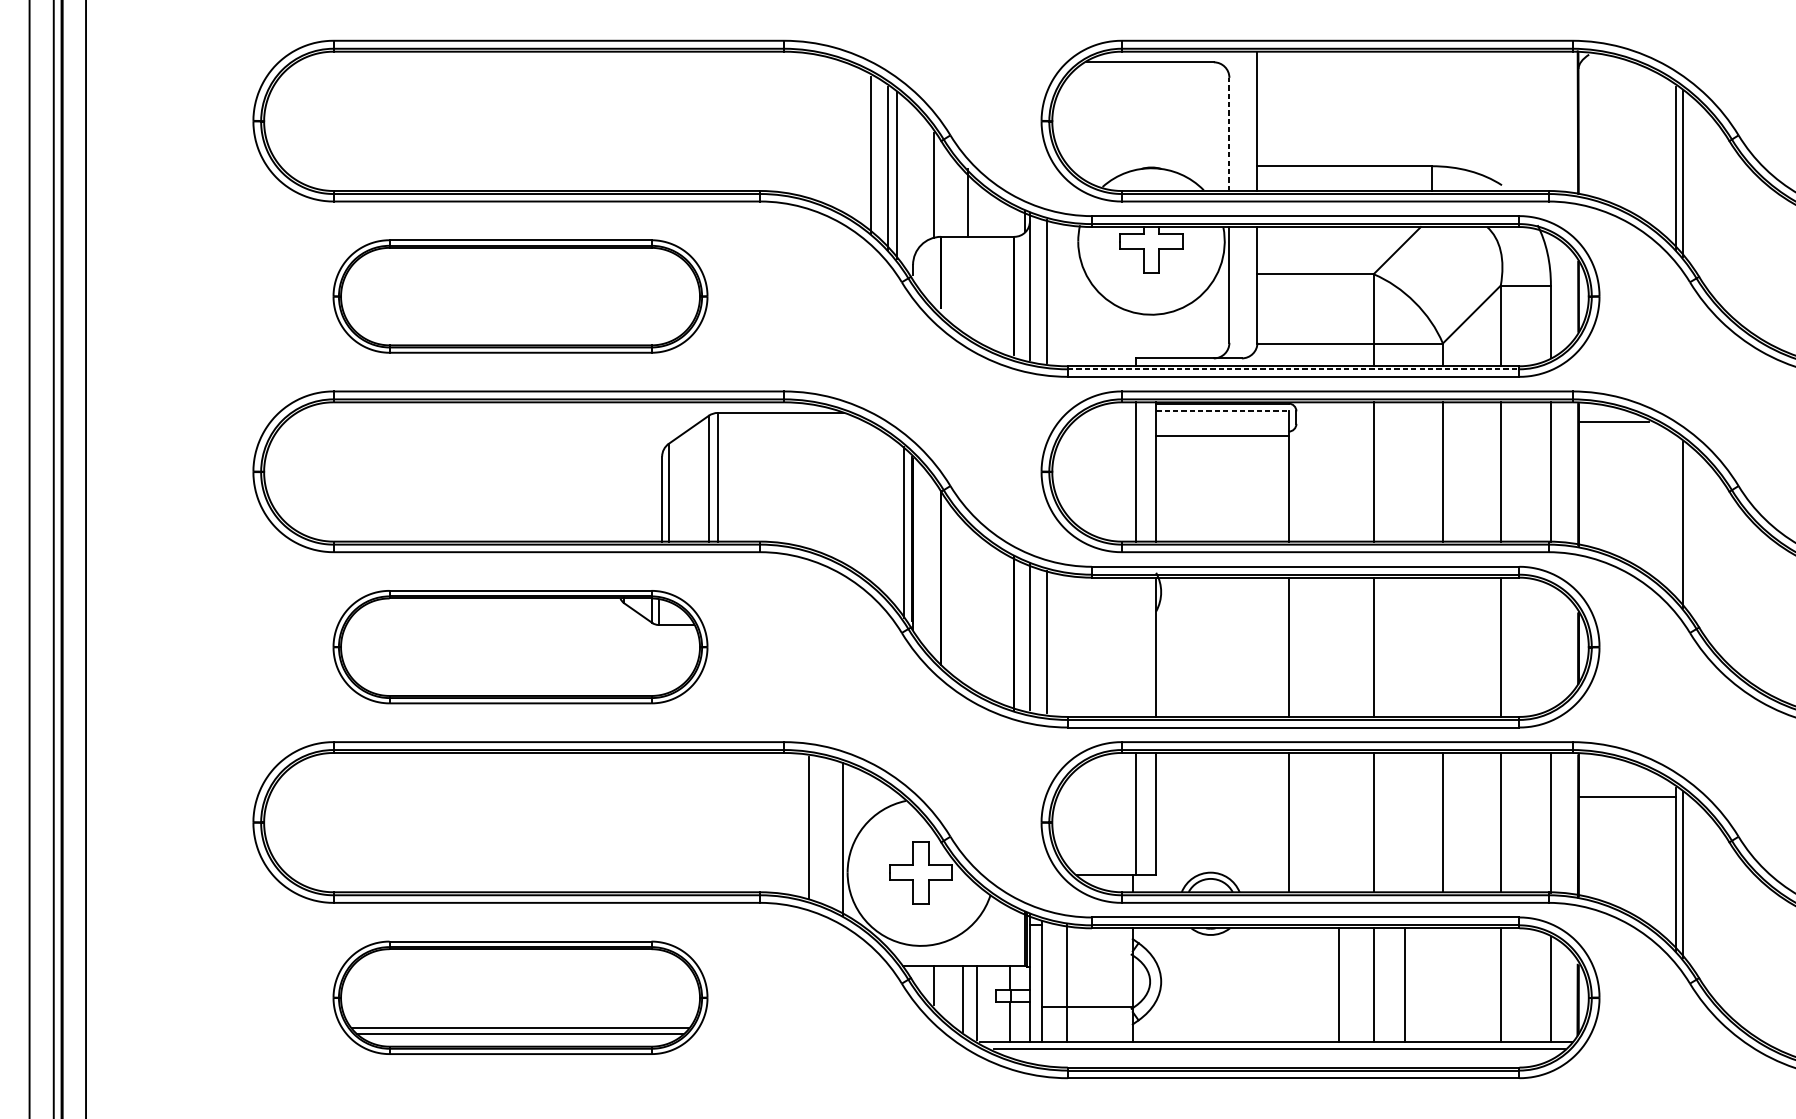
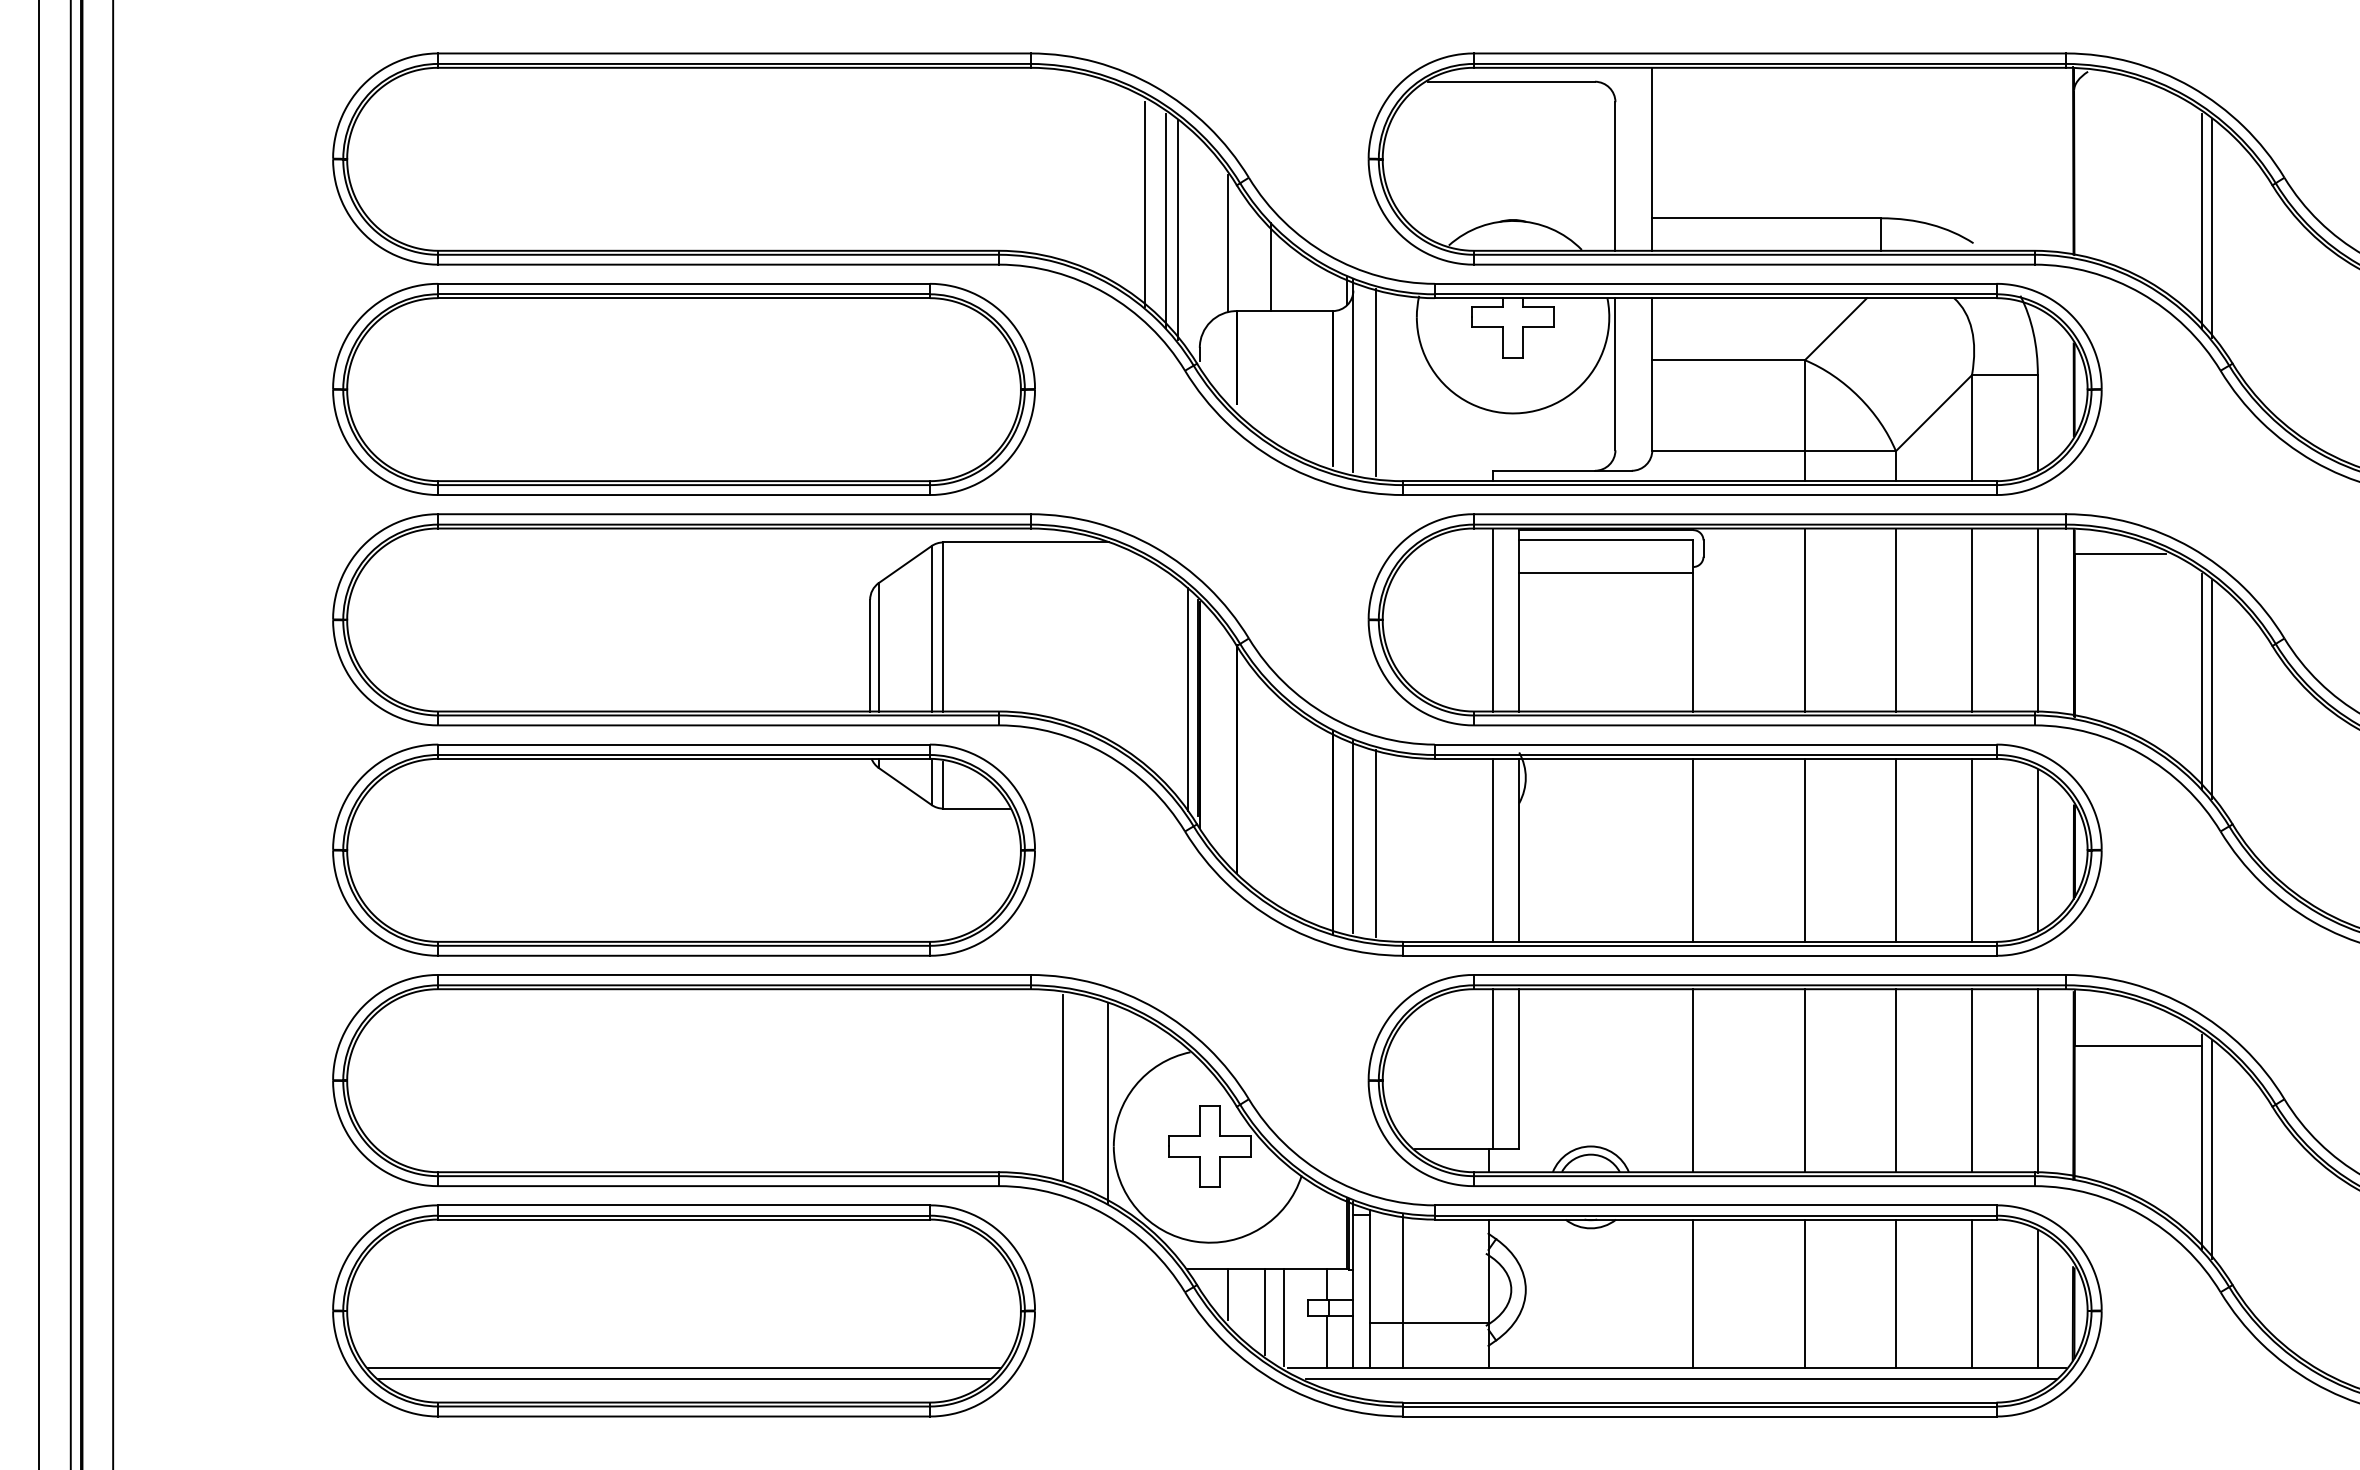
line: (1229, 134) -> (1615, 176), dashed -> solid
part: (520, 296) -> (683, 389), size x1.43
line: (1293, 369) -> (1699, 485), dashed -> solid
line: (1222, 411) -> (1606, 540), dashed -> solid
line: (1675, 518) -> (2201, 681), added
part: (520, 646) -> (683, 849), size x1.43
line: (1135, 646) -> (1492, 849), added
line: (1442, 646) -> (1895, 849), added
line: (1550, 646) -> (2037, 849), added
line: (1339, 984) -> (1693, 1293), moved
line: (1404, 984) -> (1895, 1293), moved
part: (520, 997) -> (683, 1310), size x1.43

